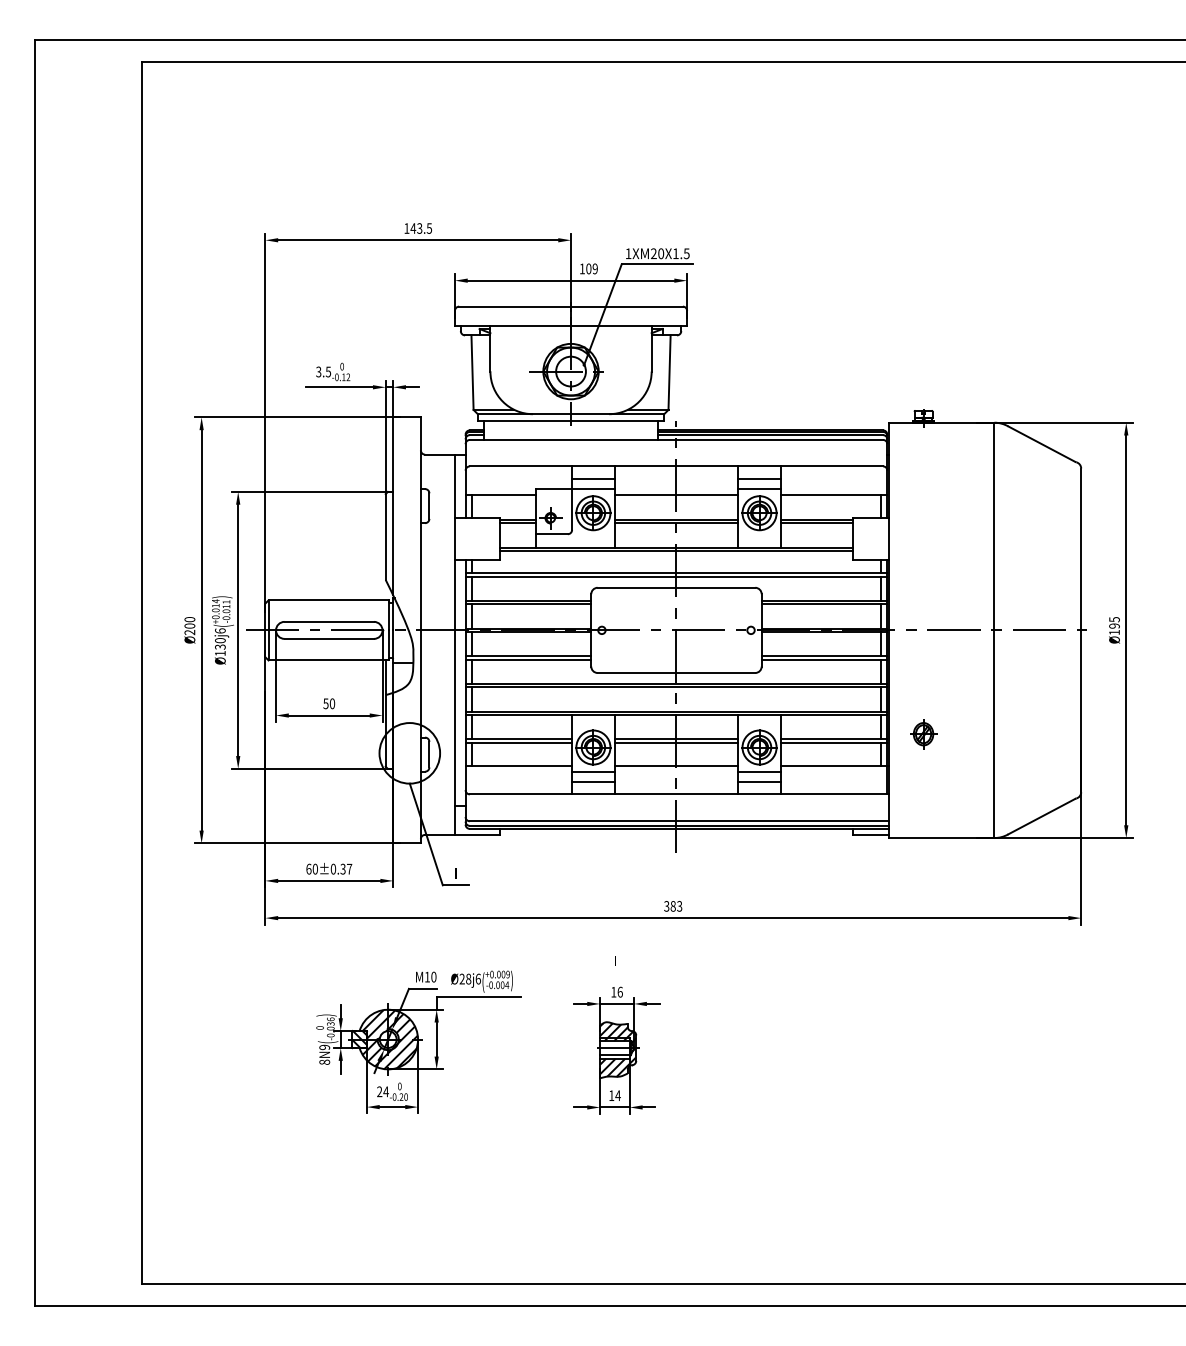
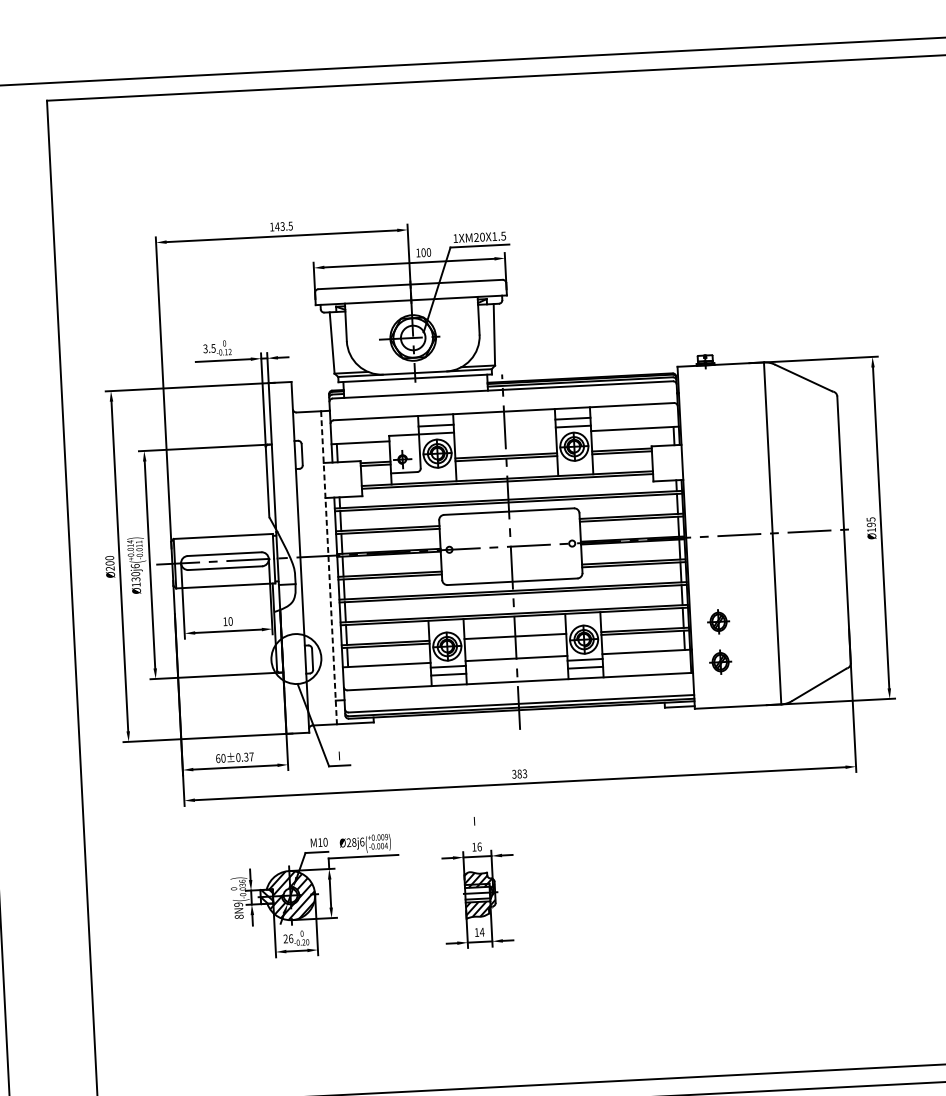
text: (594, 268) -> (428, 252), 109 -> 100
line: (676, 495) -> (505, 435), removed
line: (454, 645) -> (328, 568), solid -> dashed
text: (325, 703) -> (224, 621), 50 -> 10
line: (676, 742) -> (515, 638), removed
part: (923, 783) -> (720, 662), added
text: (385, 1091) -> (290, 938), 24 -> 26

